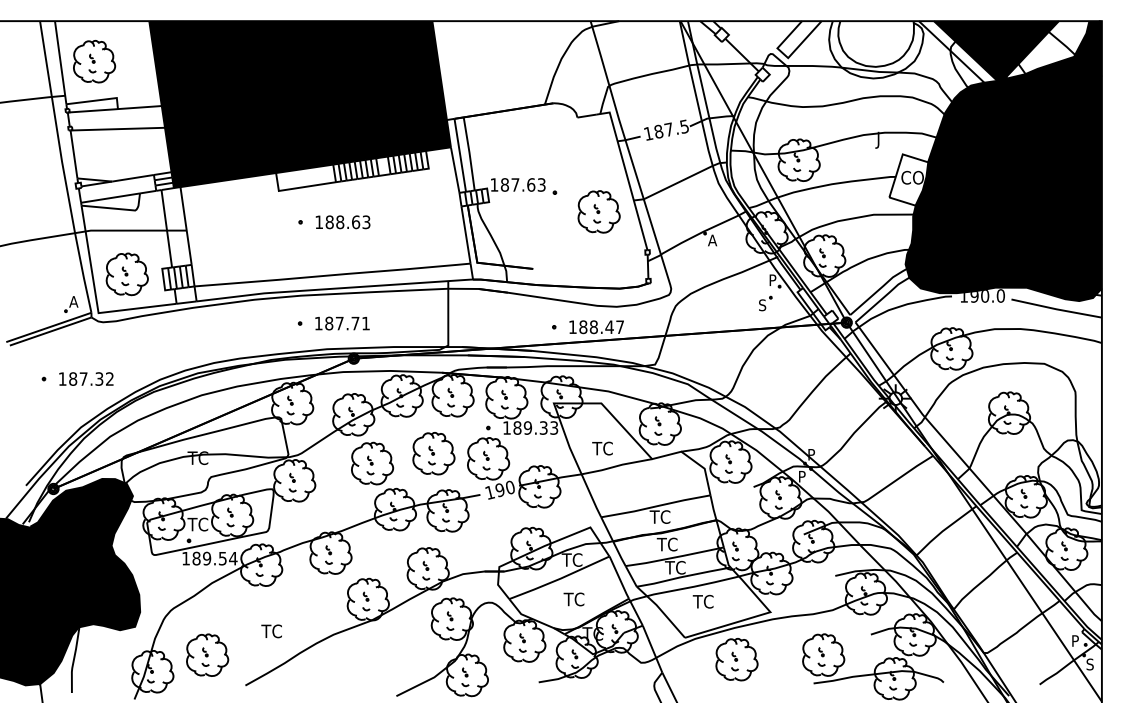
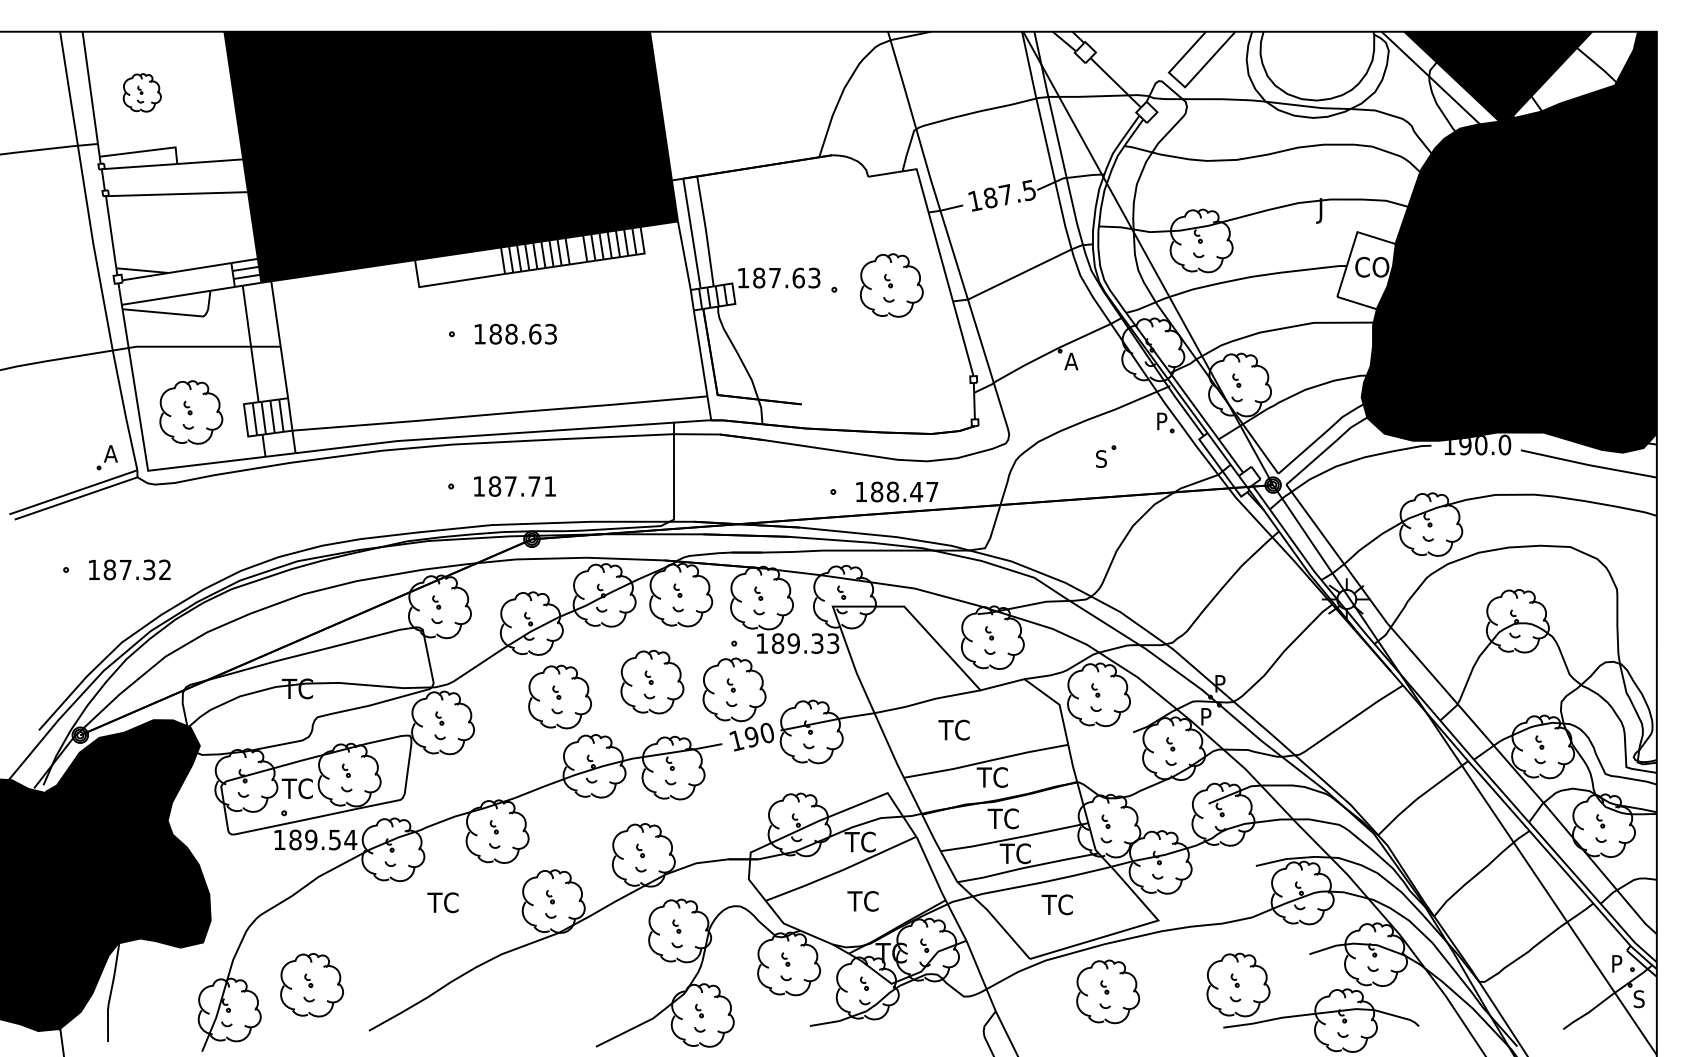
part: (94, 61) -> (141, 92), size x0.6
part: (598, 211) -> (890, 284), moved
part: (765, 303) -> (1105, 456), moved
text: (602, 448) -> (953, 729), moved
text: (271, 631) -> (442, 902), moved

